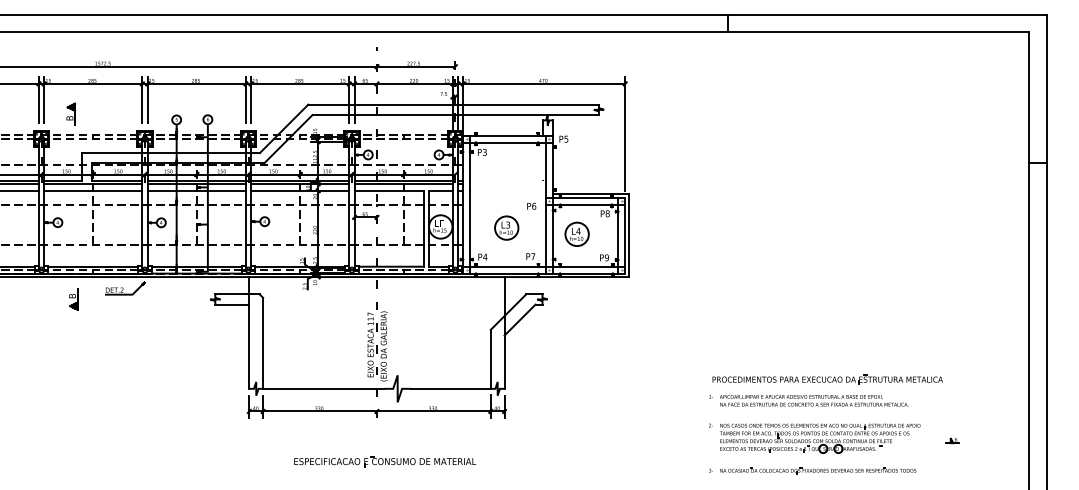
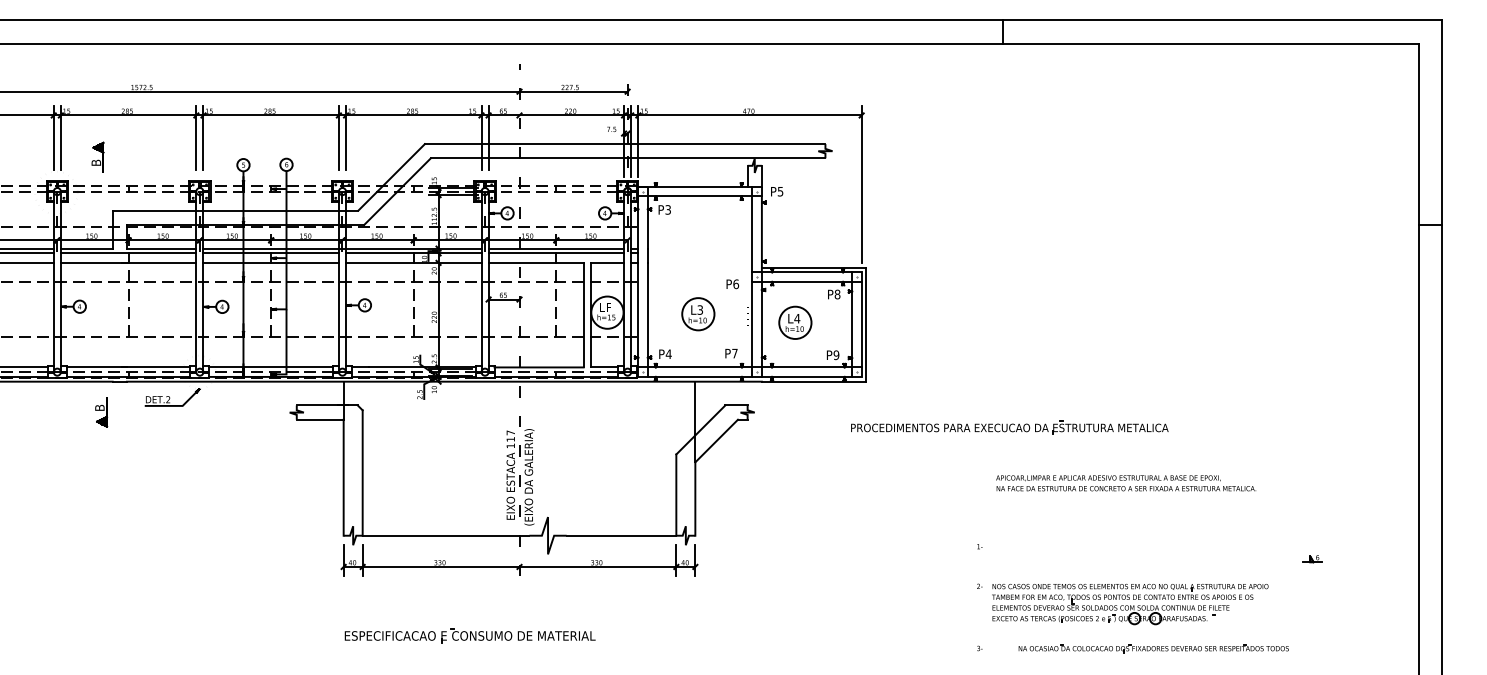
part: (827, 379) -> (1009, 427), moved
text: (814, 400) -> (1126, 482), moved
part: (952, 440) -> (1312, 558), moved
part: (385, 461) -> (470, 635), moved
part: (818, 470) -> (1154, 648), moved

